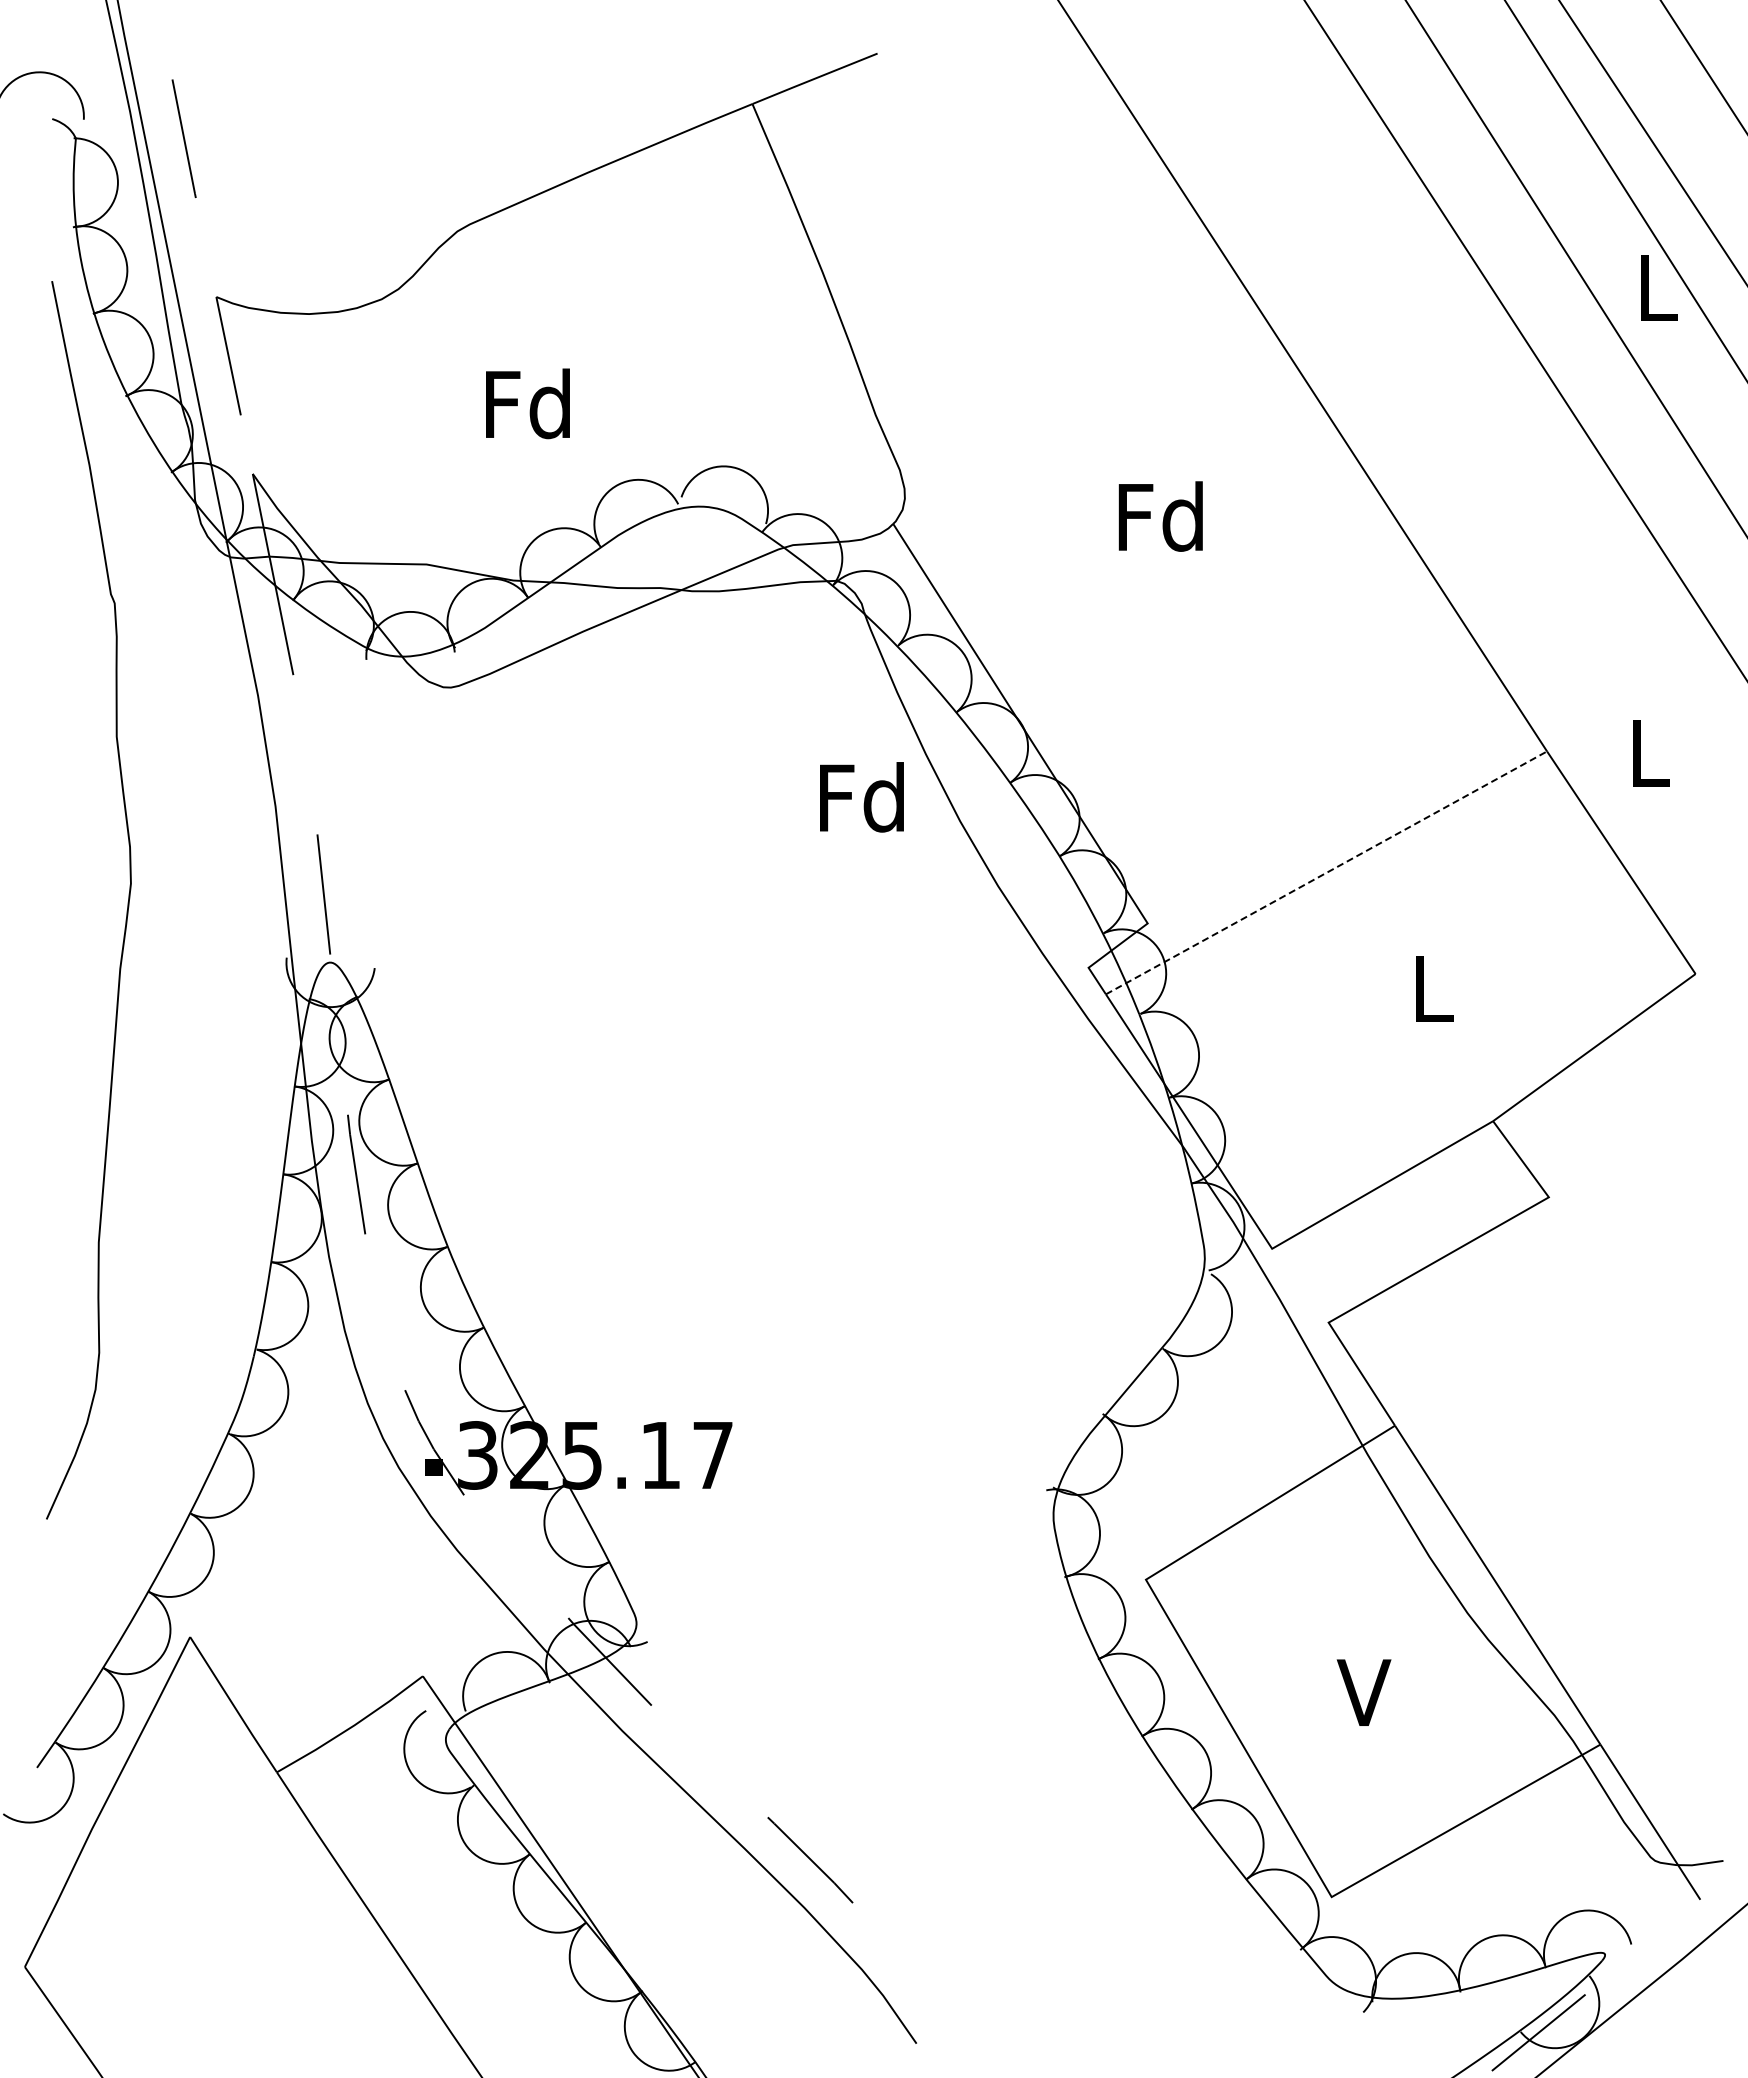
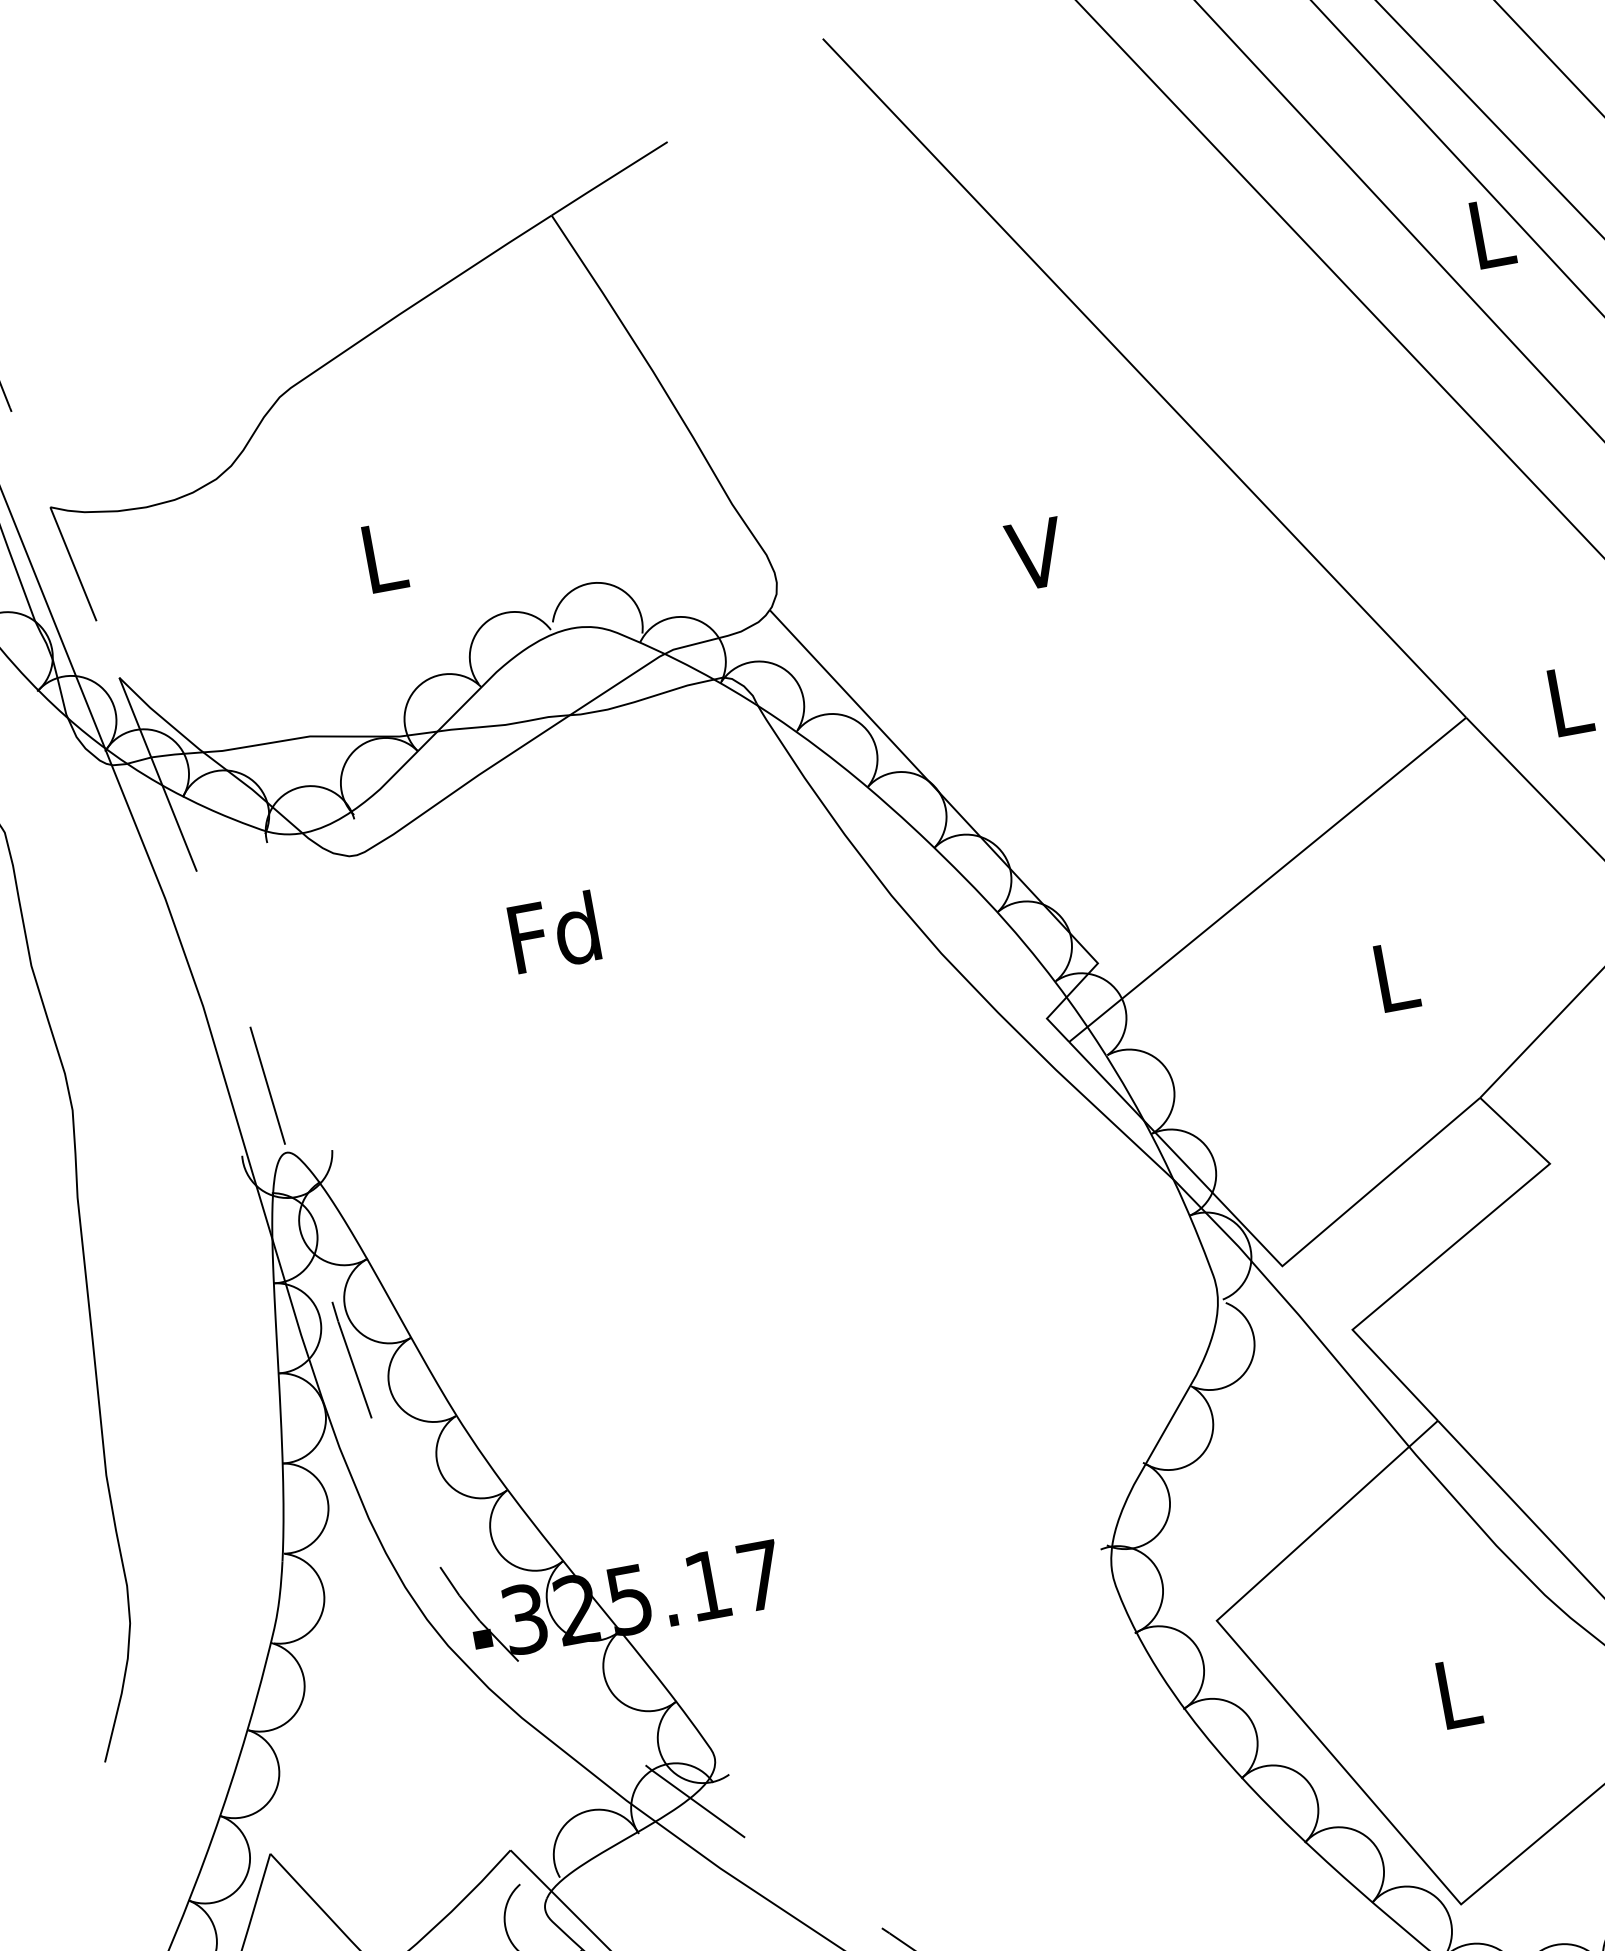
text: (527, 403) -> (381, 556), Fd -> L
text: (1160, 516) -> (1036, 553), Fd -> V
text: (861, 797) -> (553, 932), moved
line: (1326, 872) -> (1267, 879), dashed -> solid
text: (1363, 1692) -> (1455, 1693), V -> L

